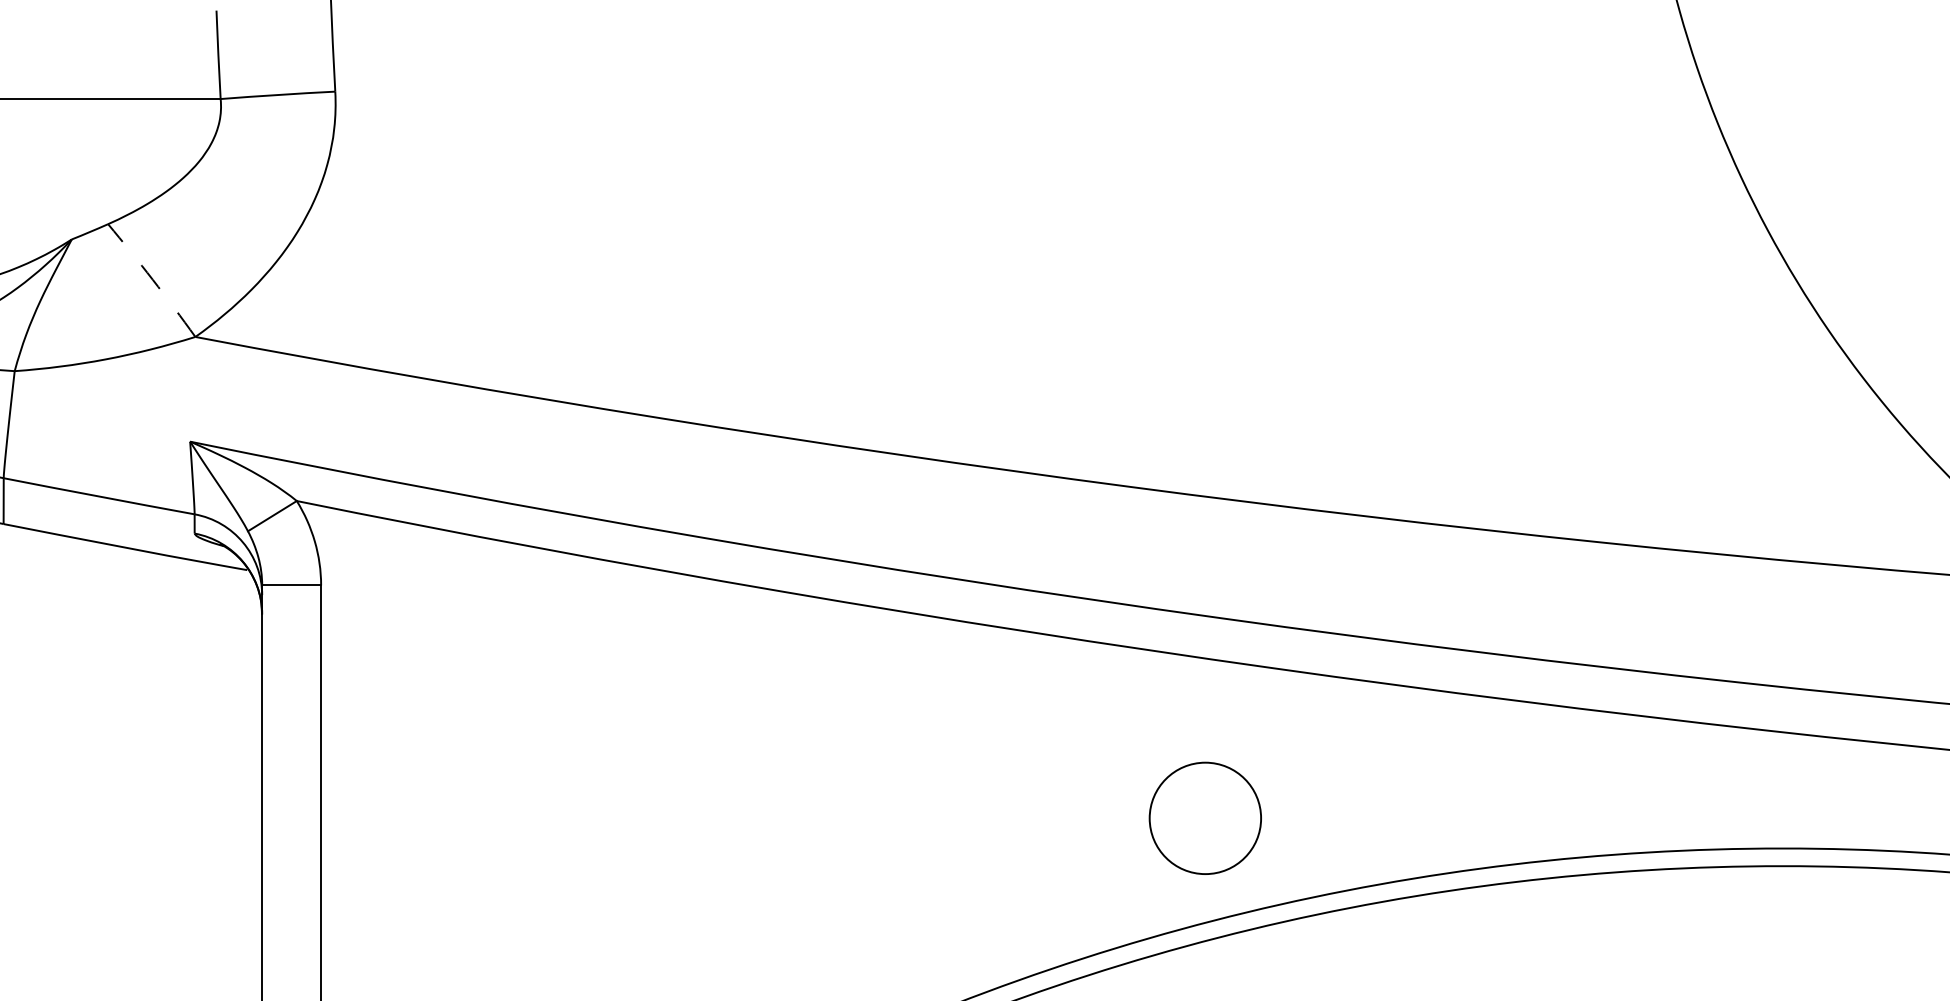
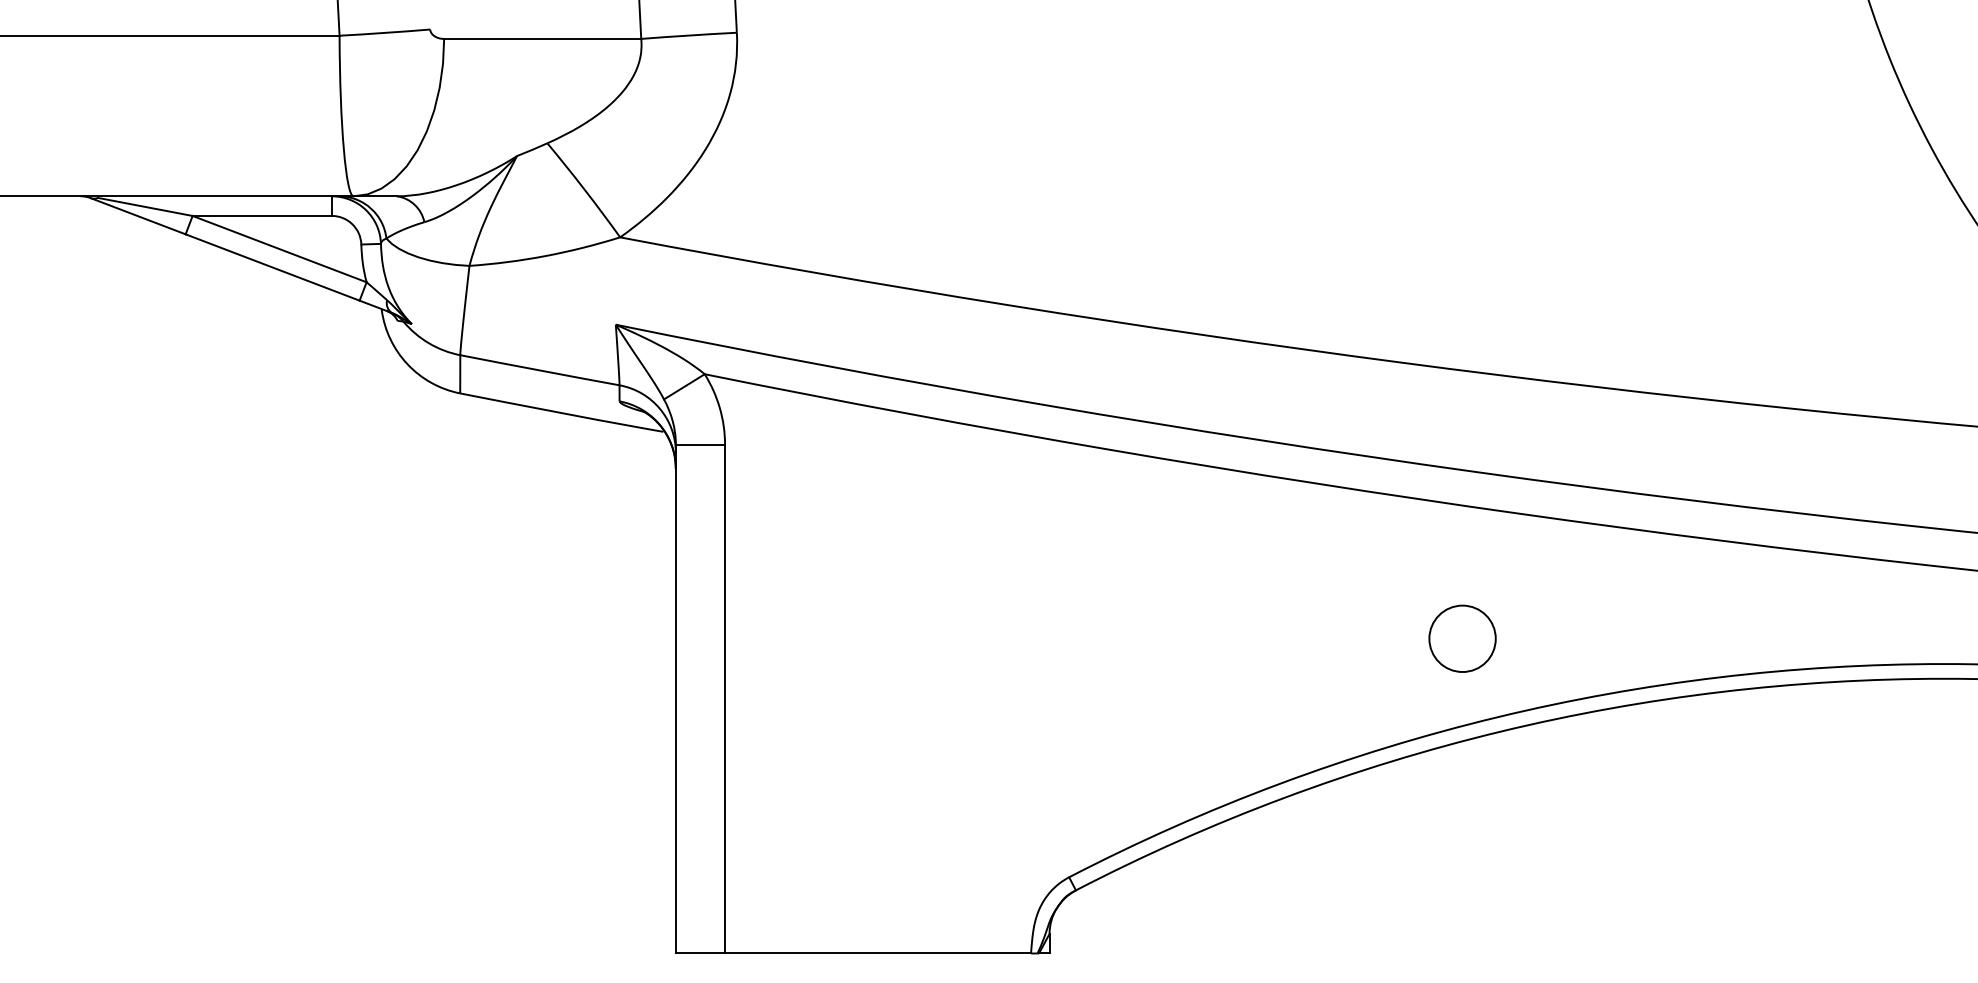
arc: (152, 279) -> (584, 189), dashed -> solid
circle: (1205, 817) -> (1462, 638), size x0.71

